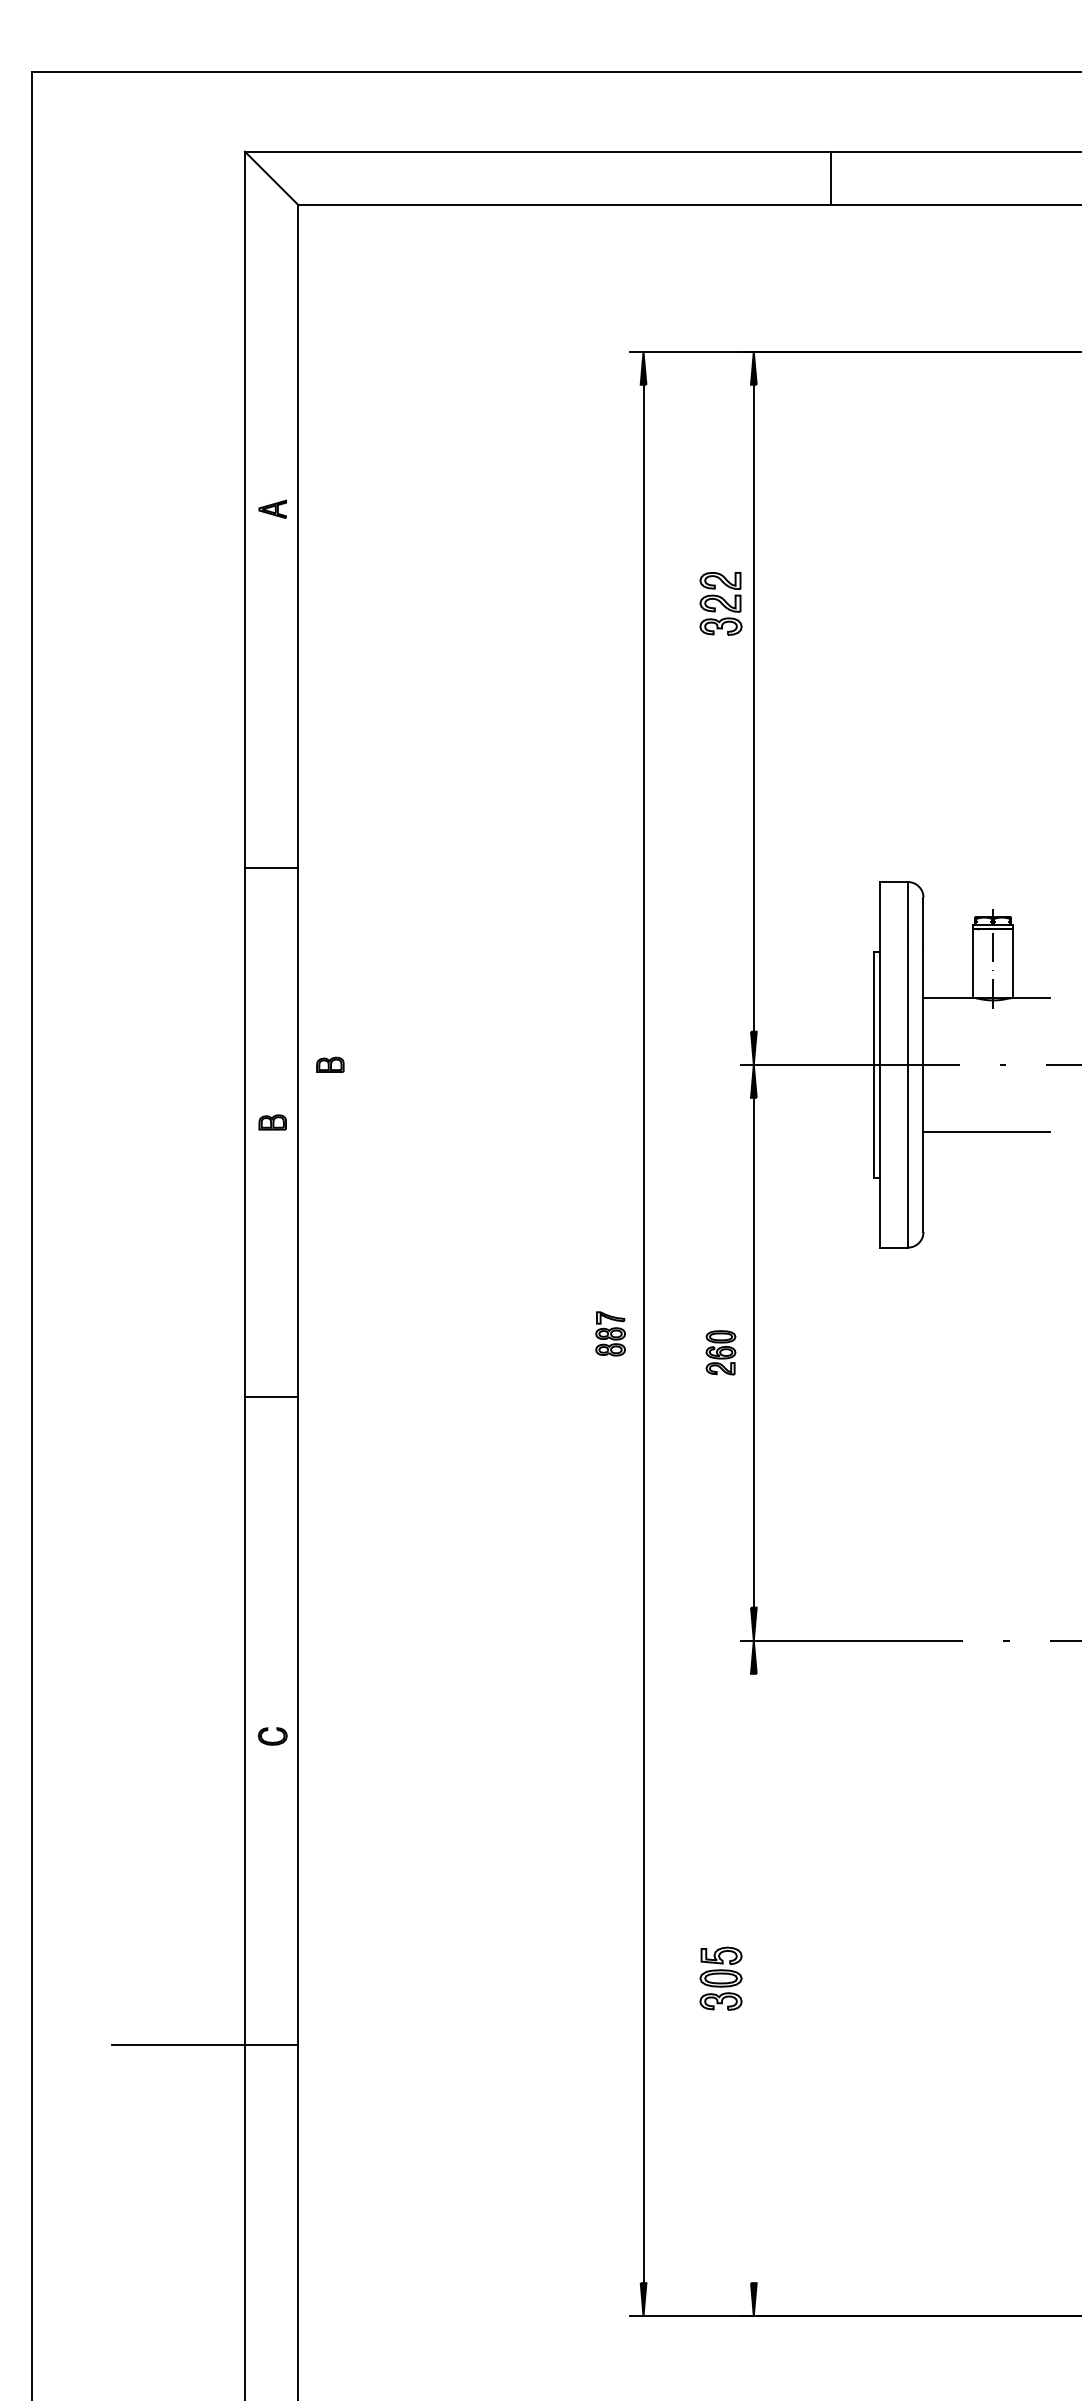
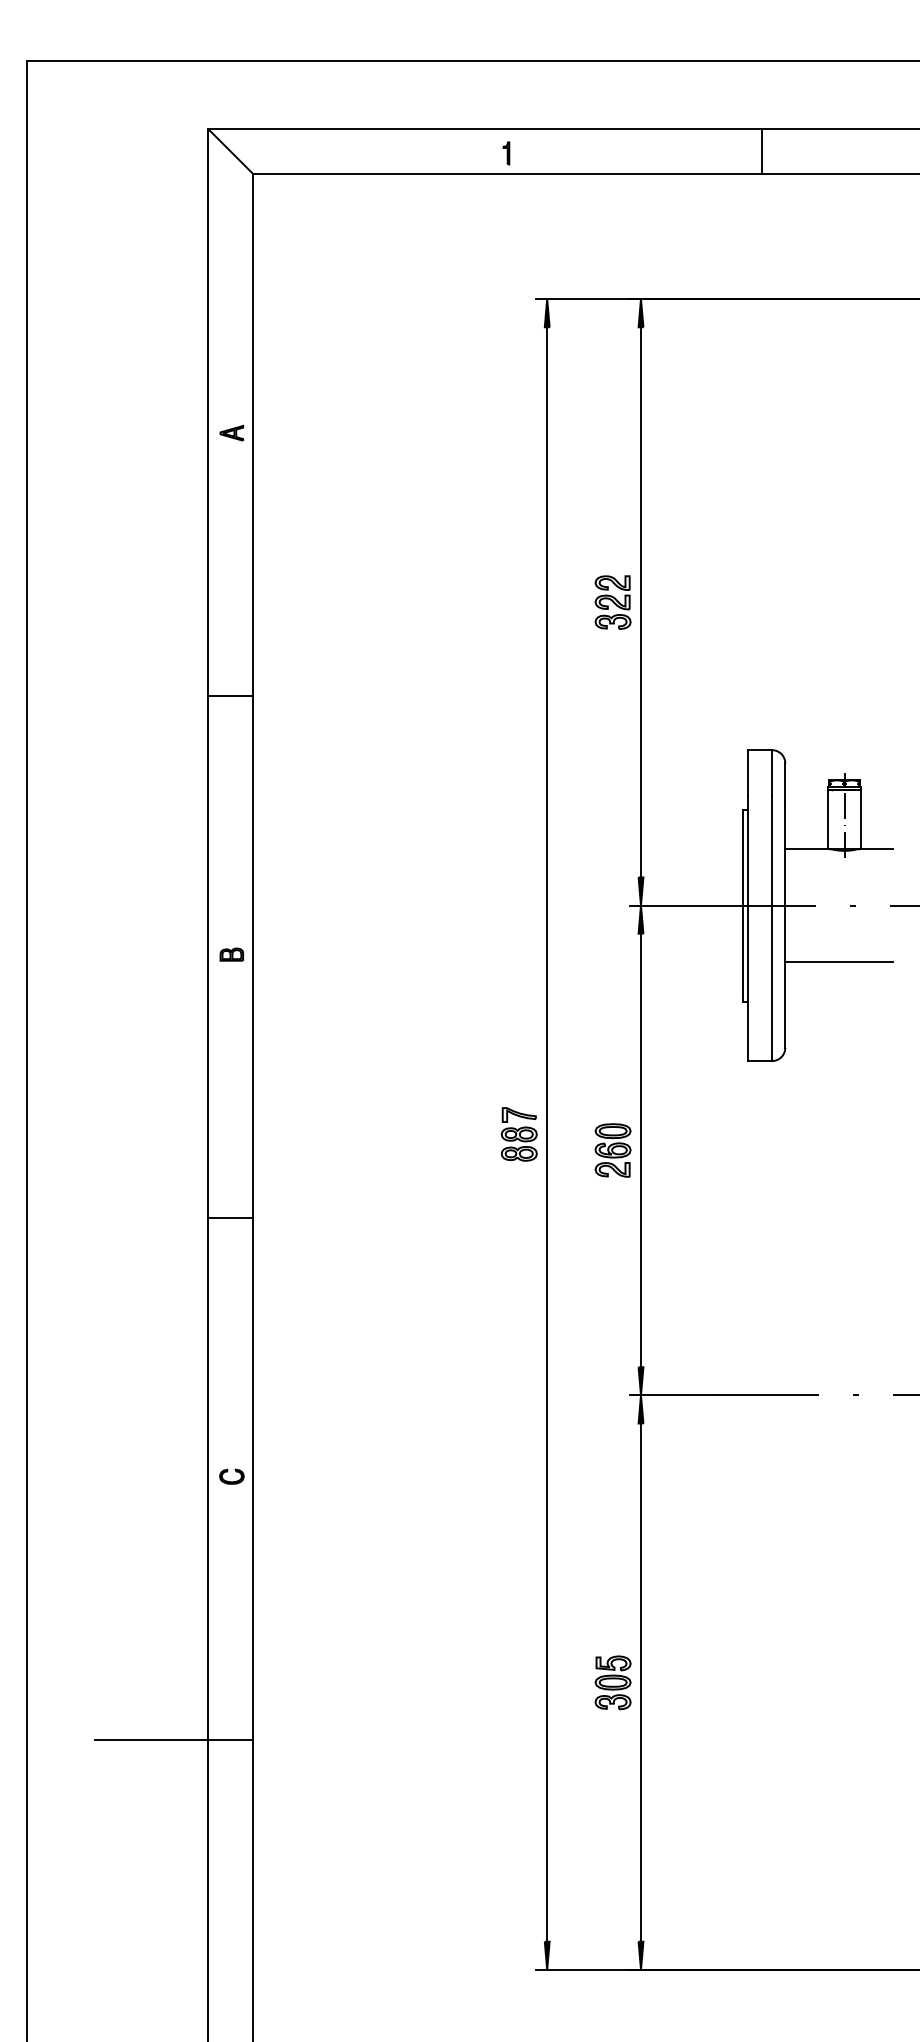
line: (832, 178) -> (762, 151), moved
part: (595, 180) -> (506, 153), added
part: (720, 603) -> (612, 602), moved
line: (271, 868) -> (230, 696), moved
part: (329, 1064) -> (280, 905), removed
part: (609, 1333) -> (518, 1134), size x1.43
part: (720, 1352) -> (612, 1150), size x1.43
line: (271, 1396) -> (230, 1217), moved
line: (753, 1978) -> (640, 1682), added

